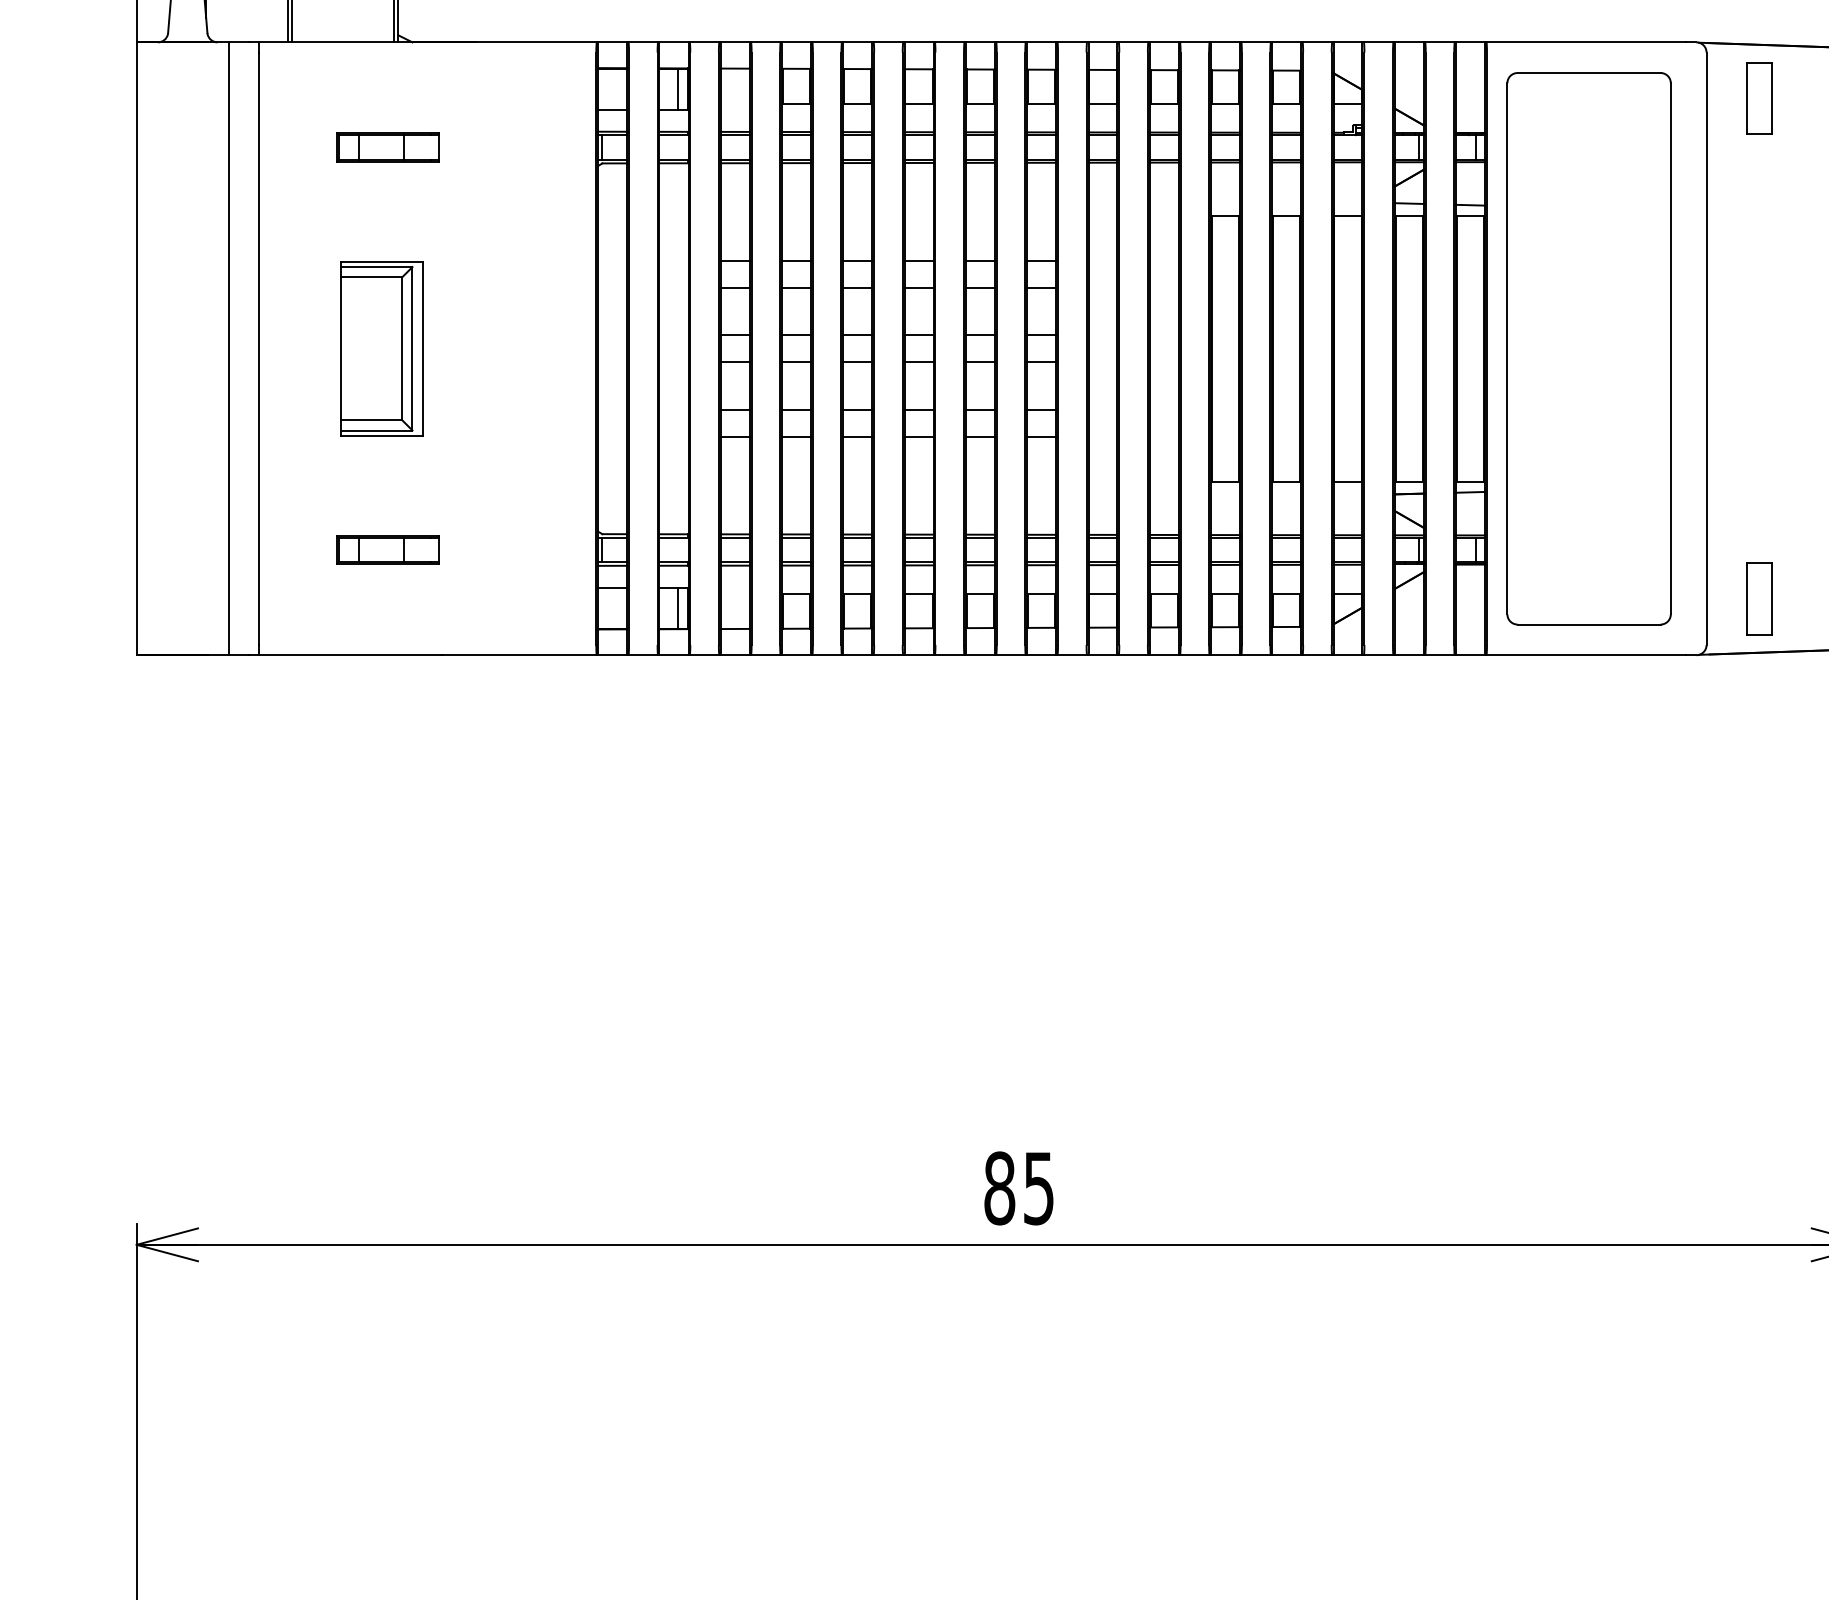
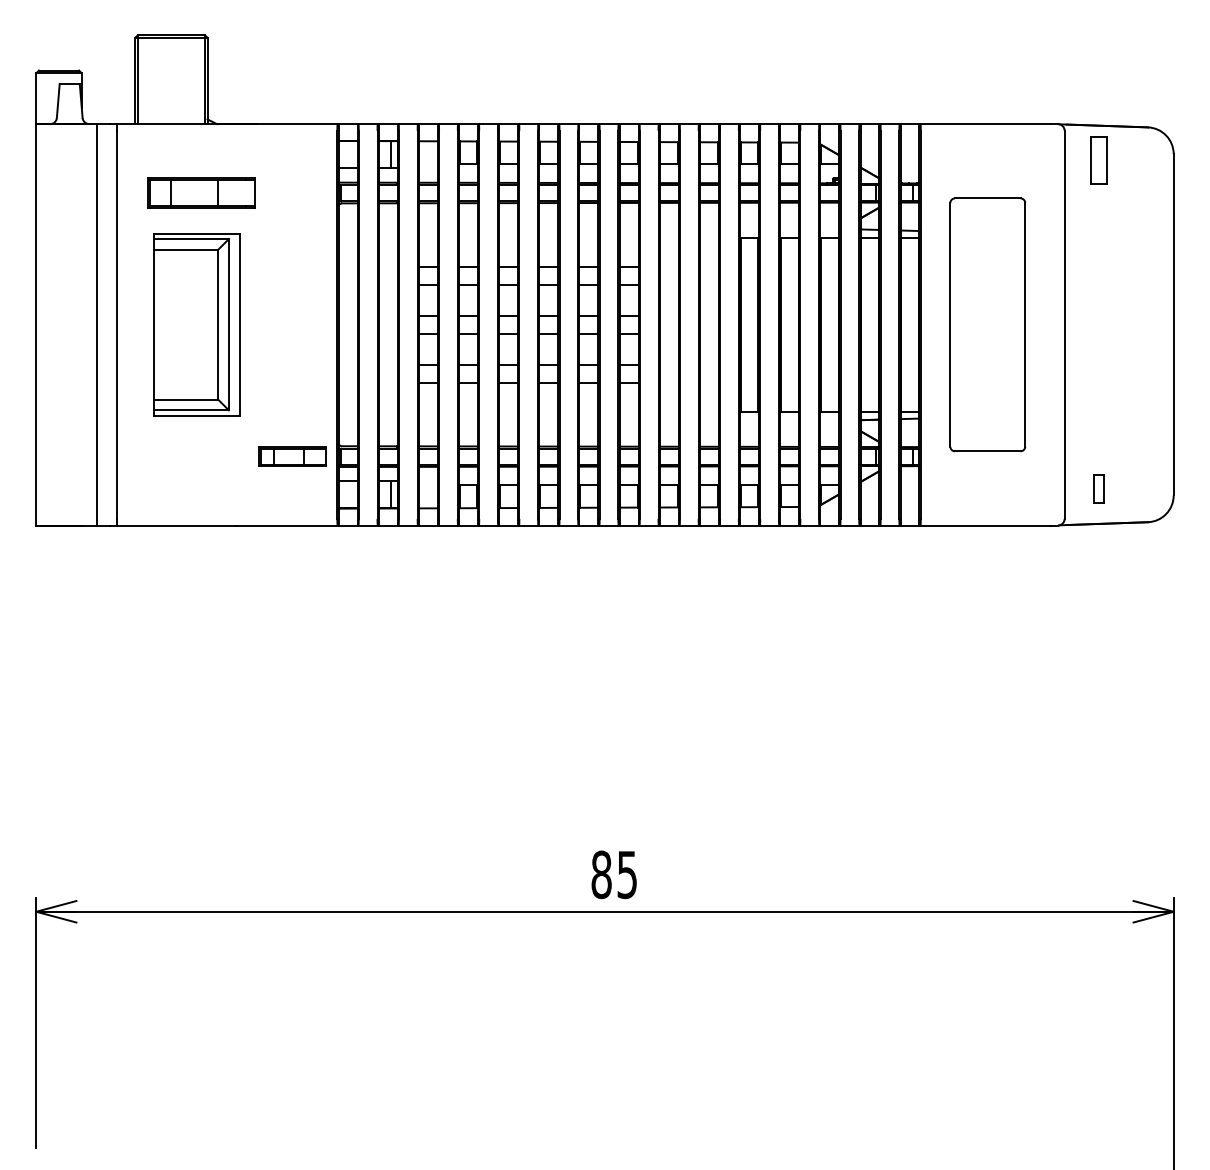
part: (387, 146) -> (200, 192), size x1.6
part: (381, 348) -> (196, 324), size x1.6
part: (1588, 348) -> (987, 324), size x0.7
part: (387, 549) -> (292, 456), moved
part: (1758, 598) -> (1098, 488), size x0.6

